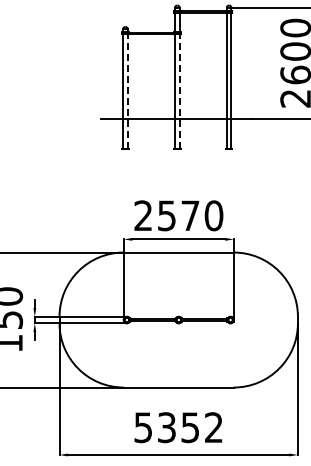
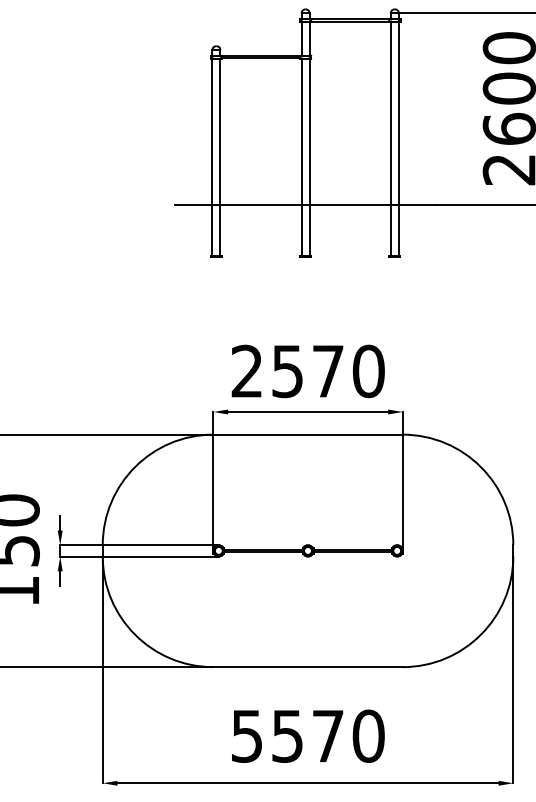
line: (127, 91) -> (219, 157), dashed -> solid
line: (179, 91) -> (309, 157), dashed -> solid
text: (190, 427) -> (328, 735), 5352 -> 5570

